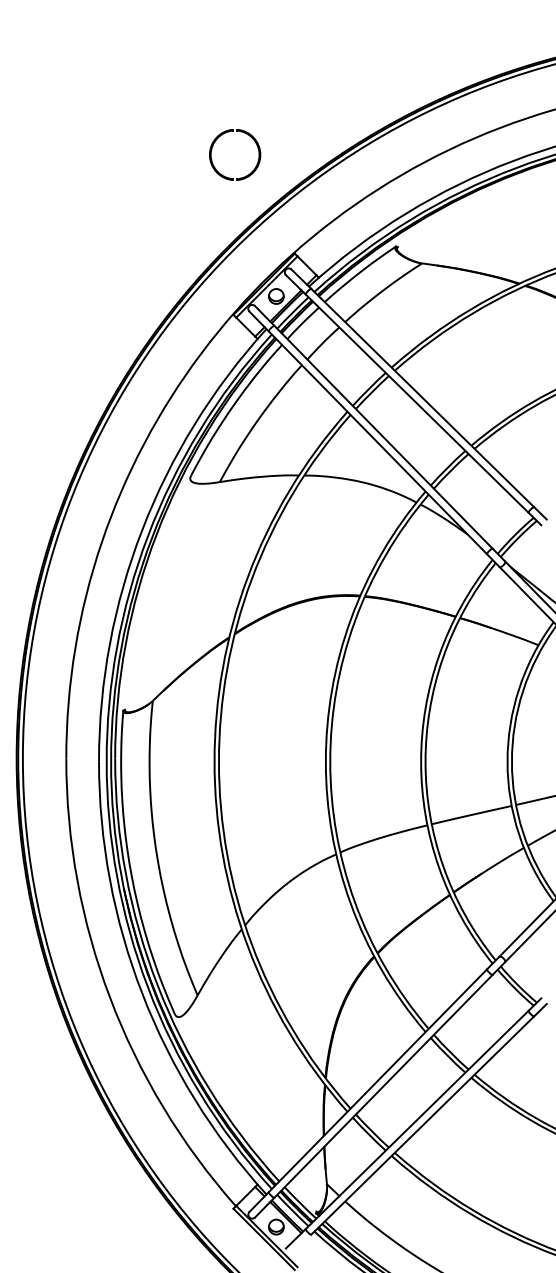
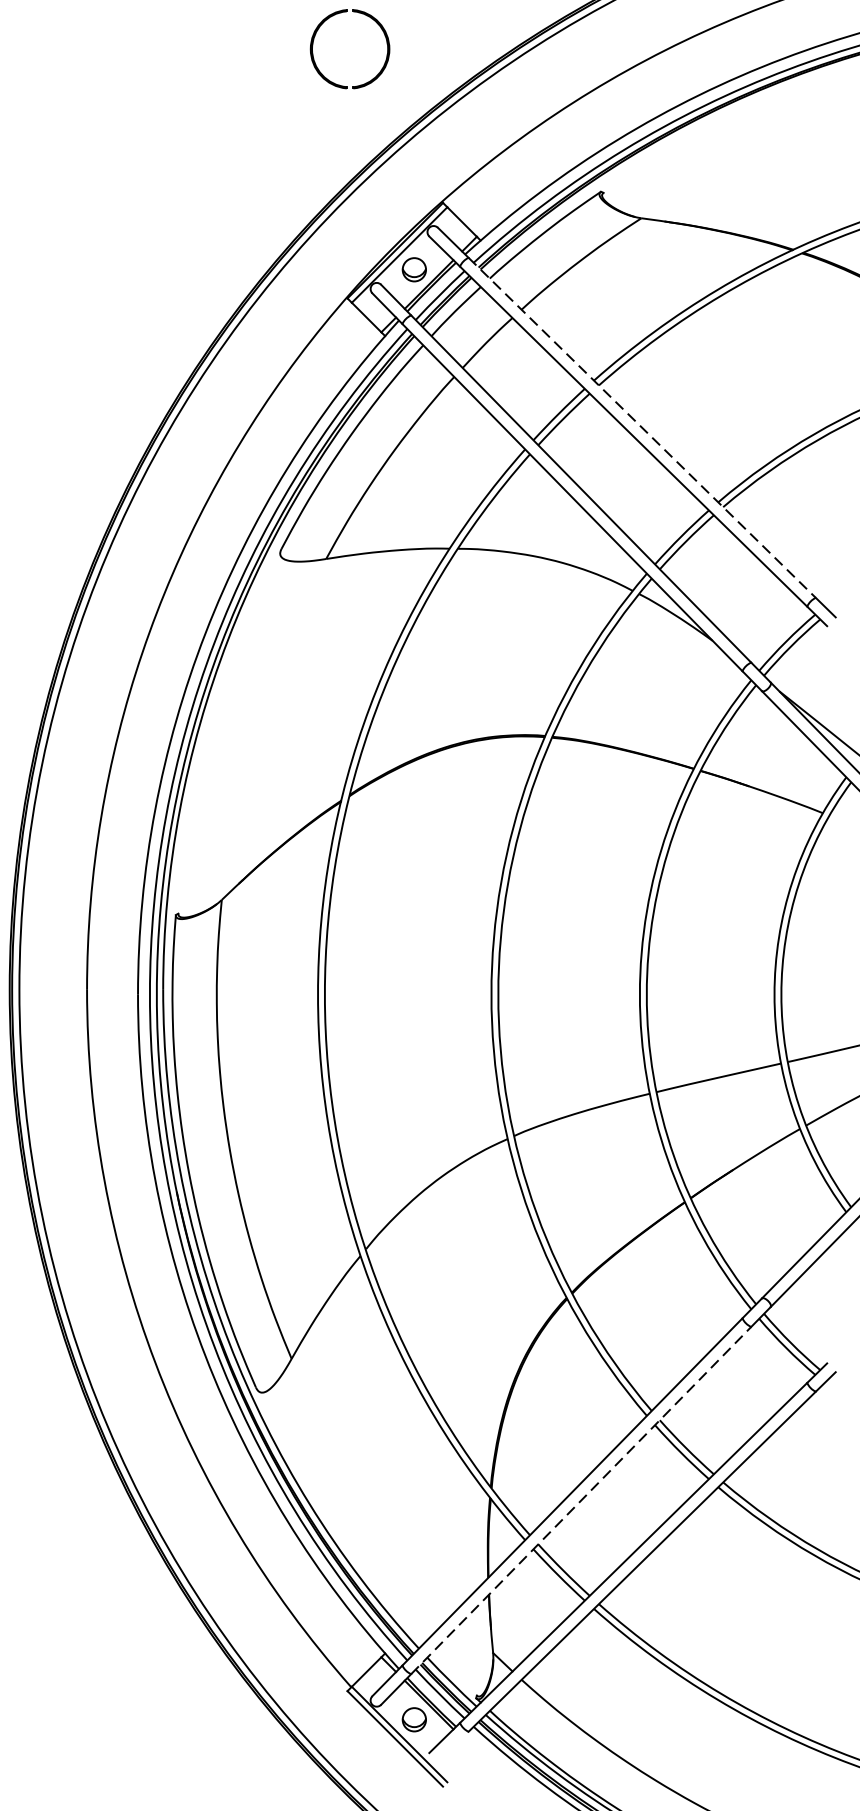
line: (422, 397) -> (642, 427), solid -> dashed
line: (383, 1086) -> (581, 1500), solid -> dashed

